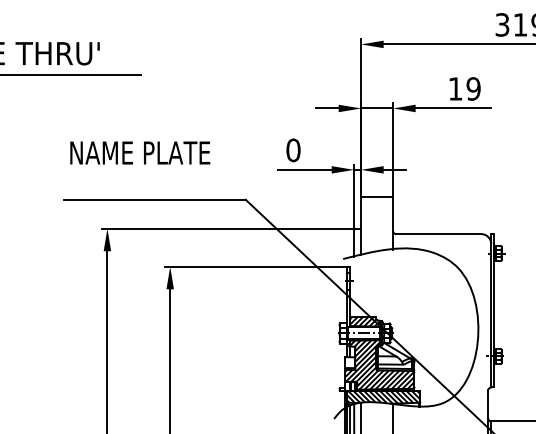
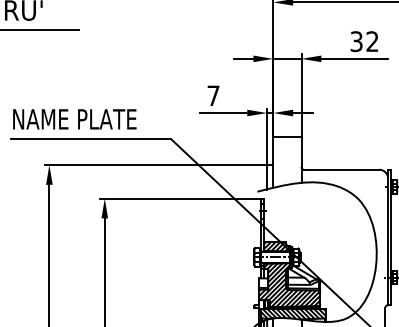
text: (464, 88) -> (364, 41), 19 -> 32
text: (293, 150) -> (213, 95), 0 -> 7
text: (140, 152) -> (75, 118), moved

